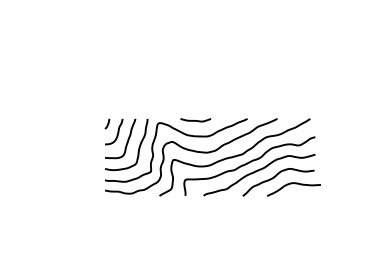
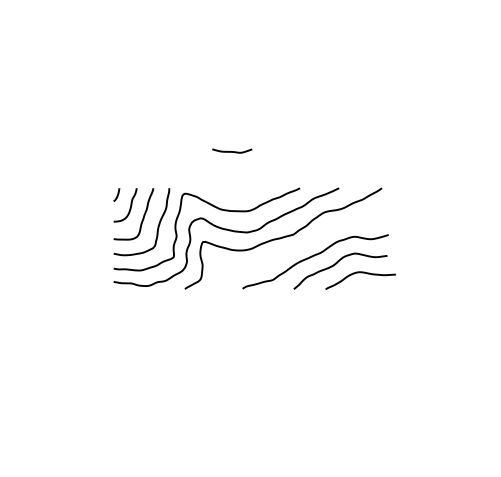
curve: (195, 120) -> (232, 151), moved
curve: (247, 164) -> (300, 247), removed

